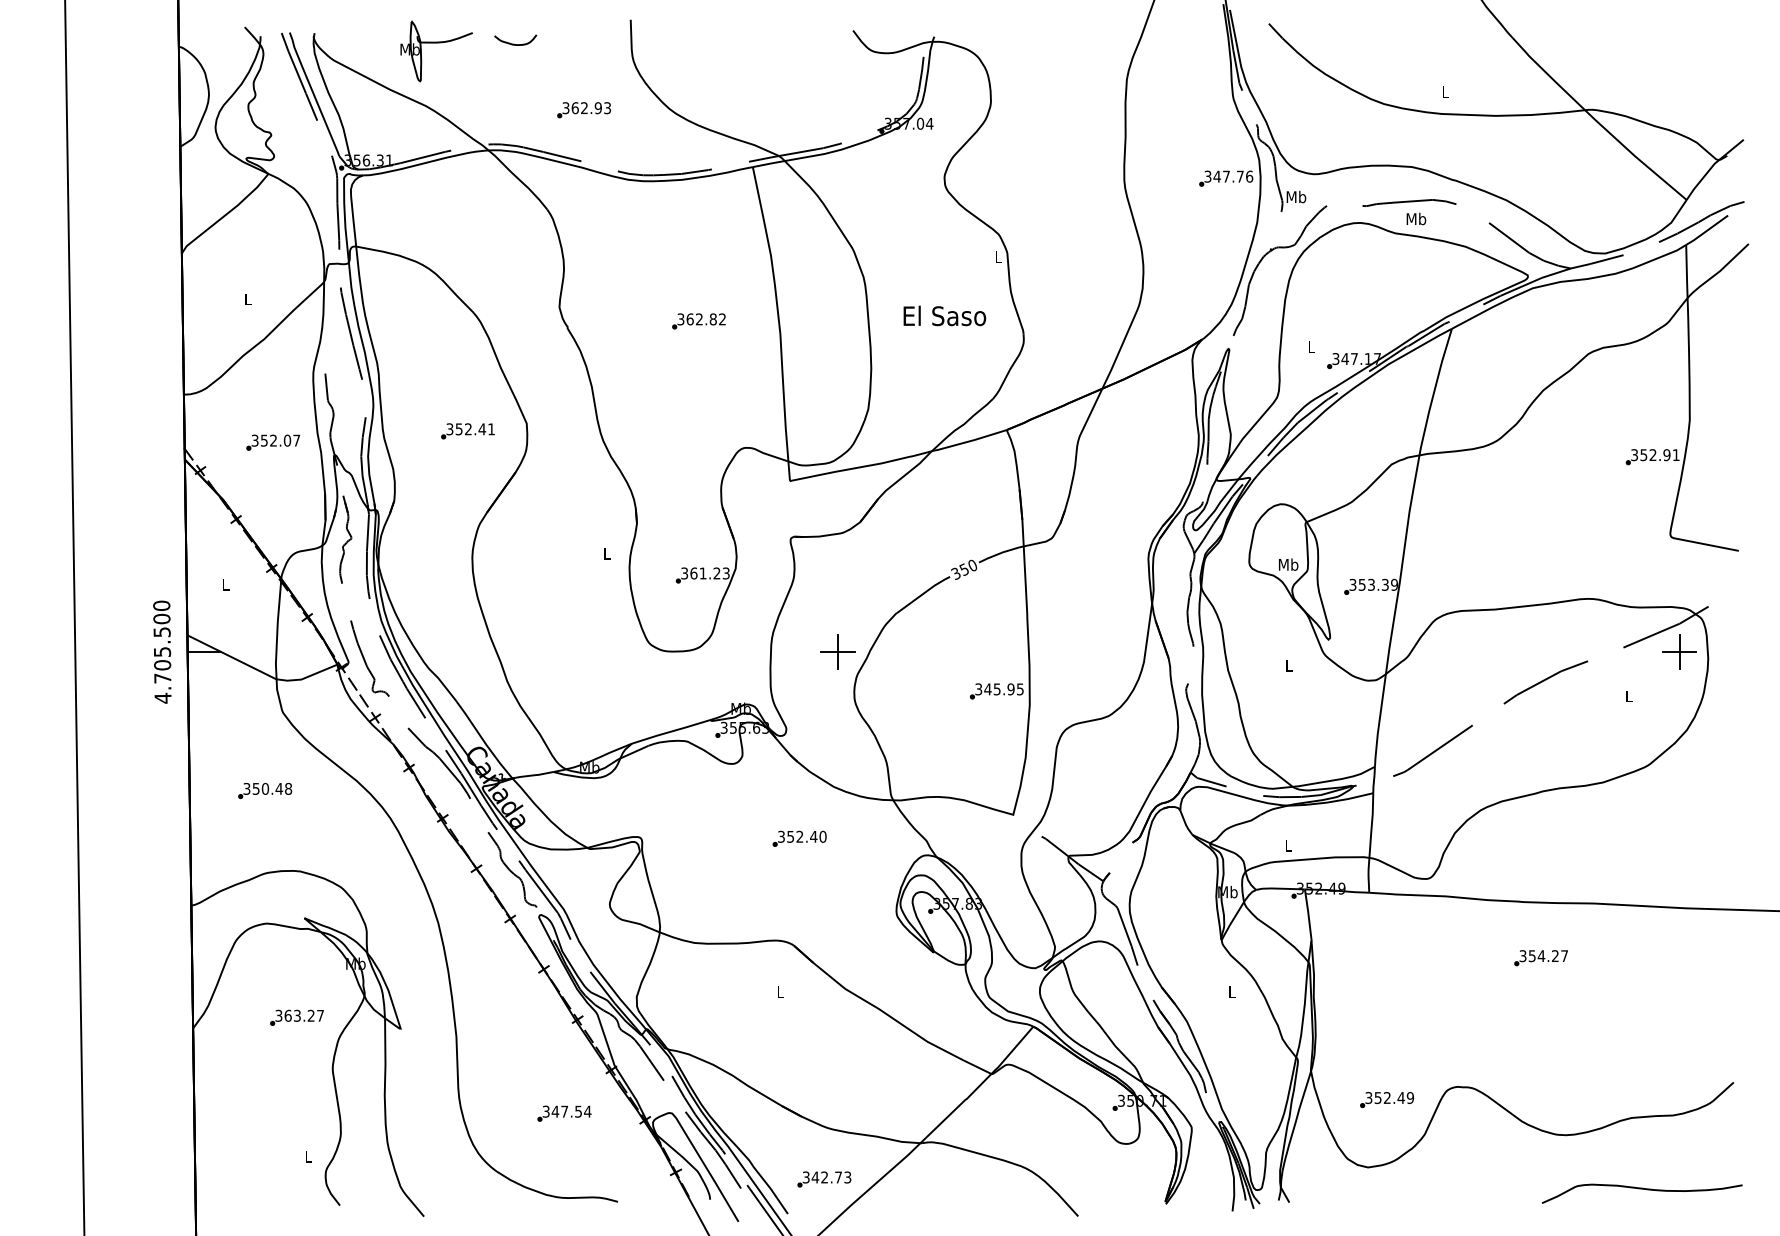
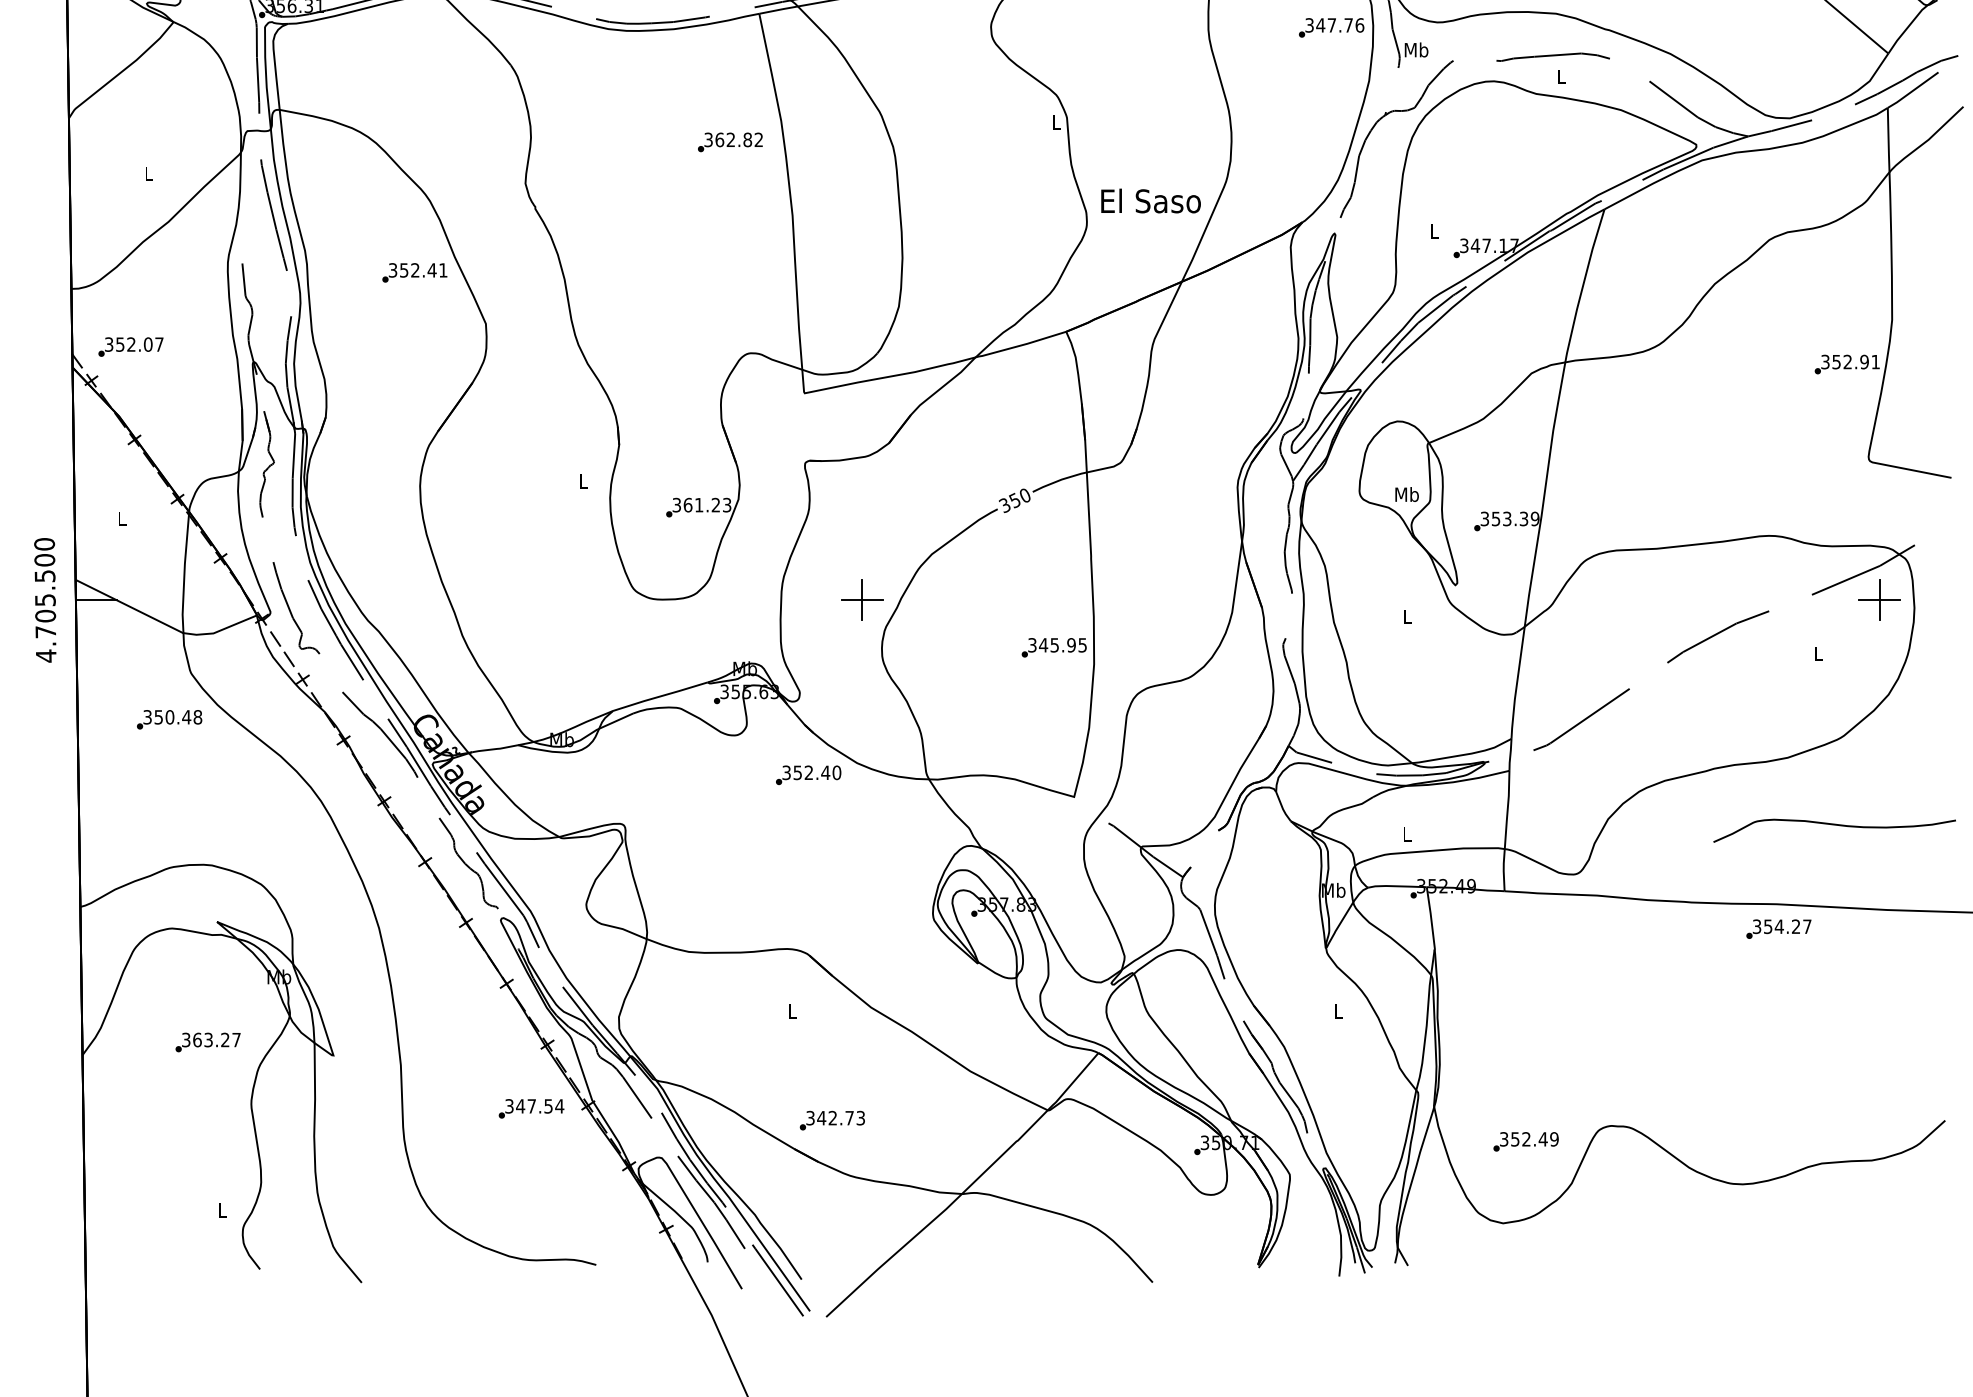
text: (1416, 218) -> (1561, 75), Mb -> L
text: (944, 315) -> (1150, 200), moved
text: (698, 321) -> (729, 142), moved
text: (467, 431) -> (414, 273), moved
text: (272, 442) -> (130, 346), moved
text: (265, 790) -> (170, 719), moved
text: (799, 838) -> (808, 774), moved
text: (1540, 958) -> (1778, 929), moved
text: (564, 1113) -> (531, 1108), moved
text: (824, 1179) -> (832, 1120), moved
curve: (1641, 1189) -> (1833, 825), moved

